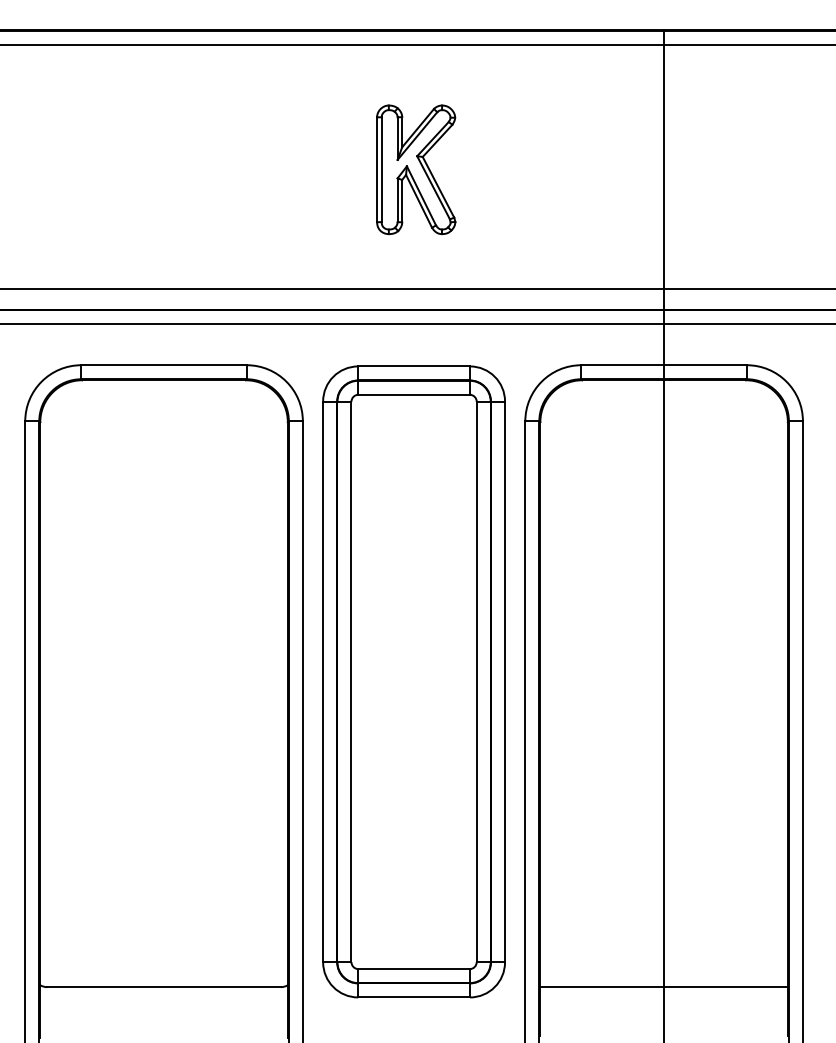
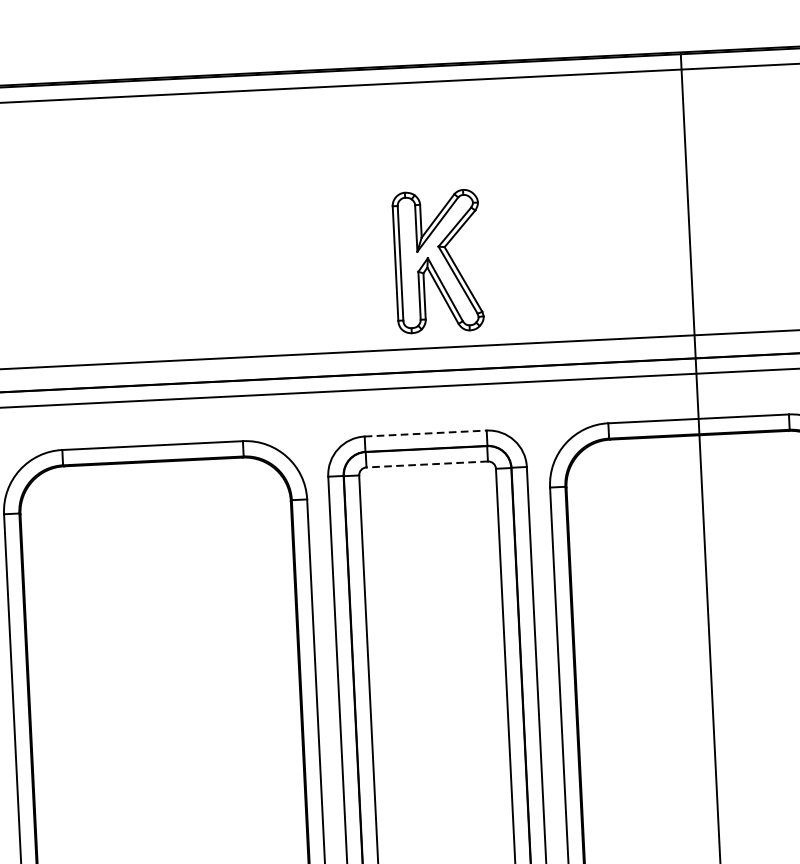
part: (416, 169) -> (438, 261), moved
line: (414, 366) -> (426, 433), solid -> dashed
line: (414, 394) -> (427, 464), solid -> dashed

